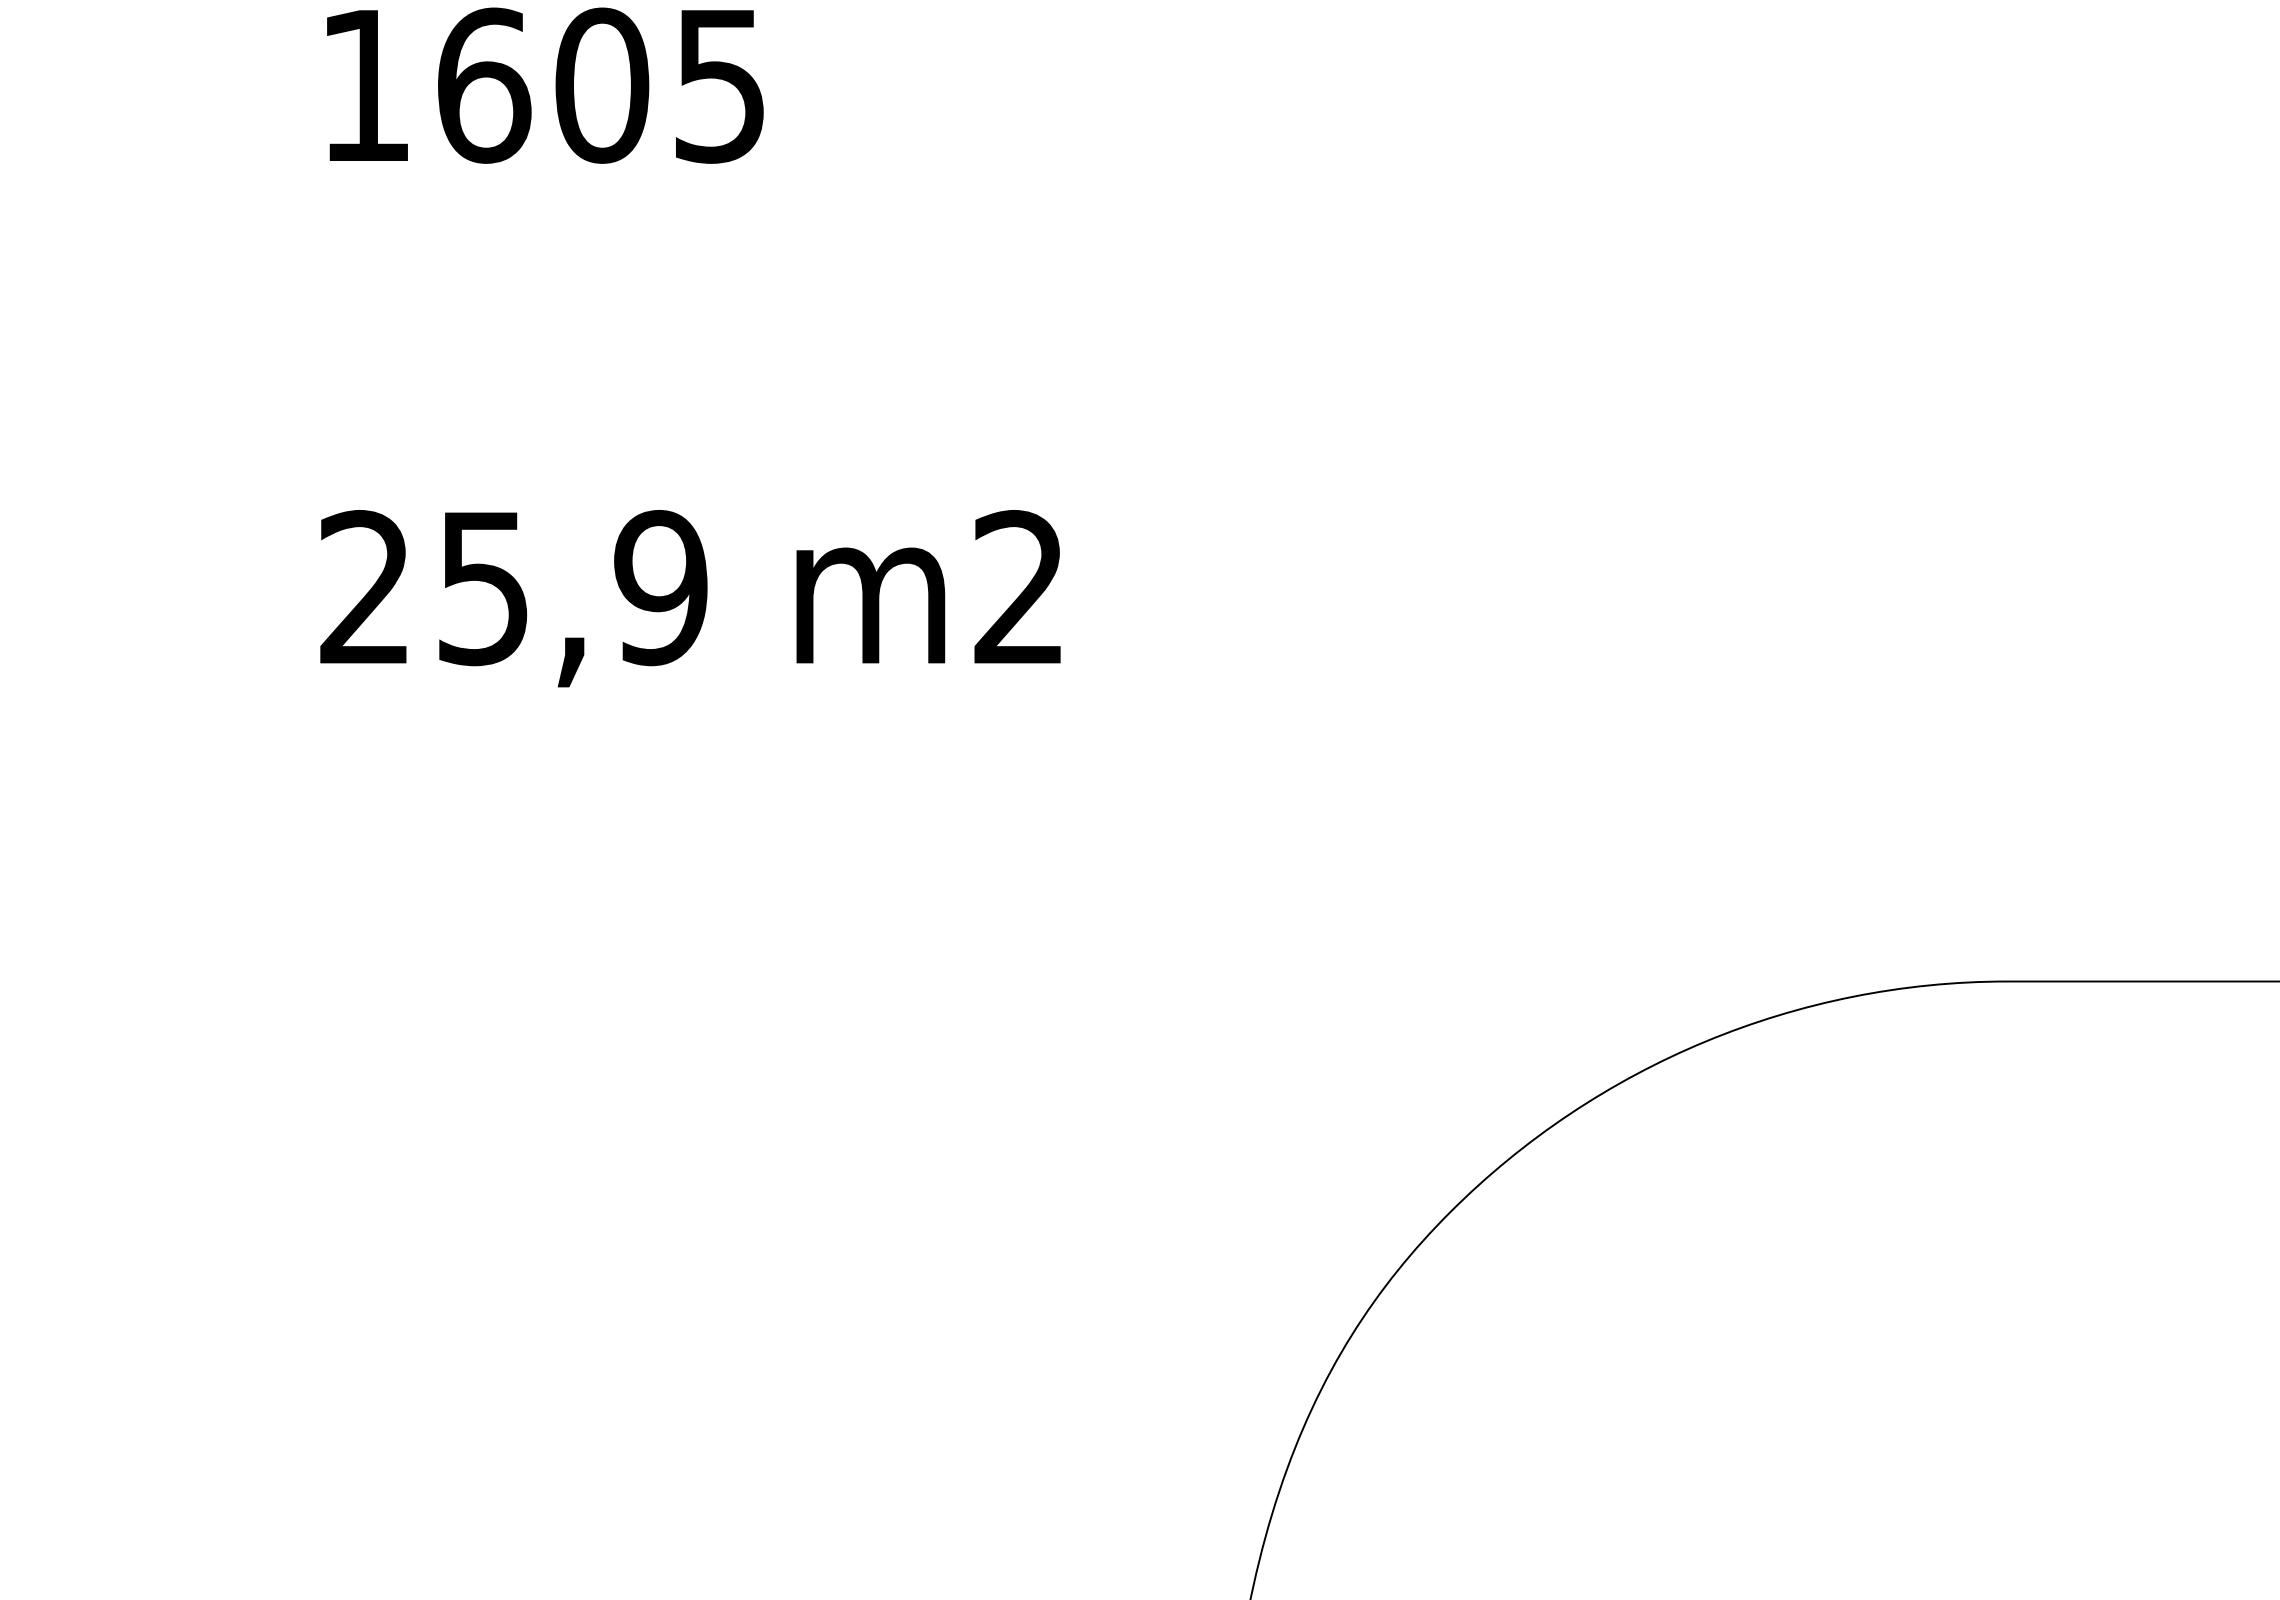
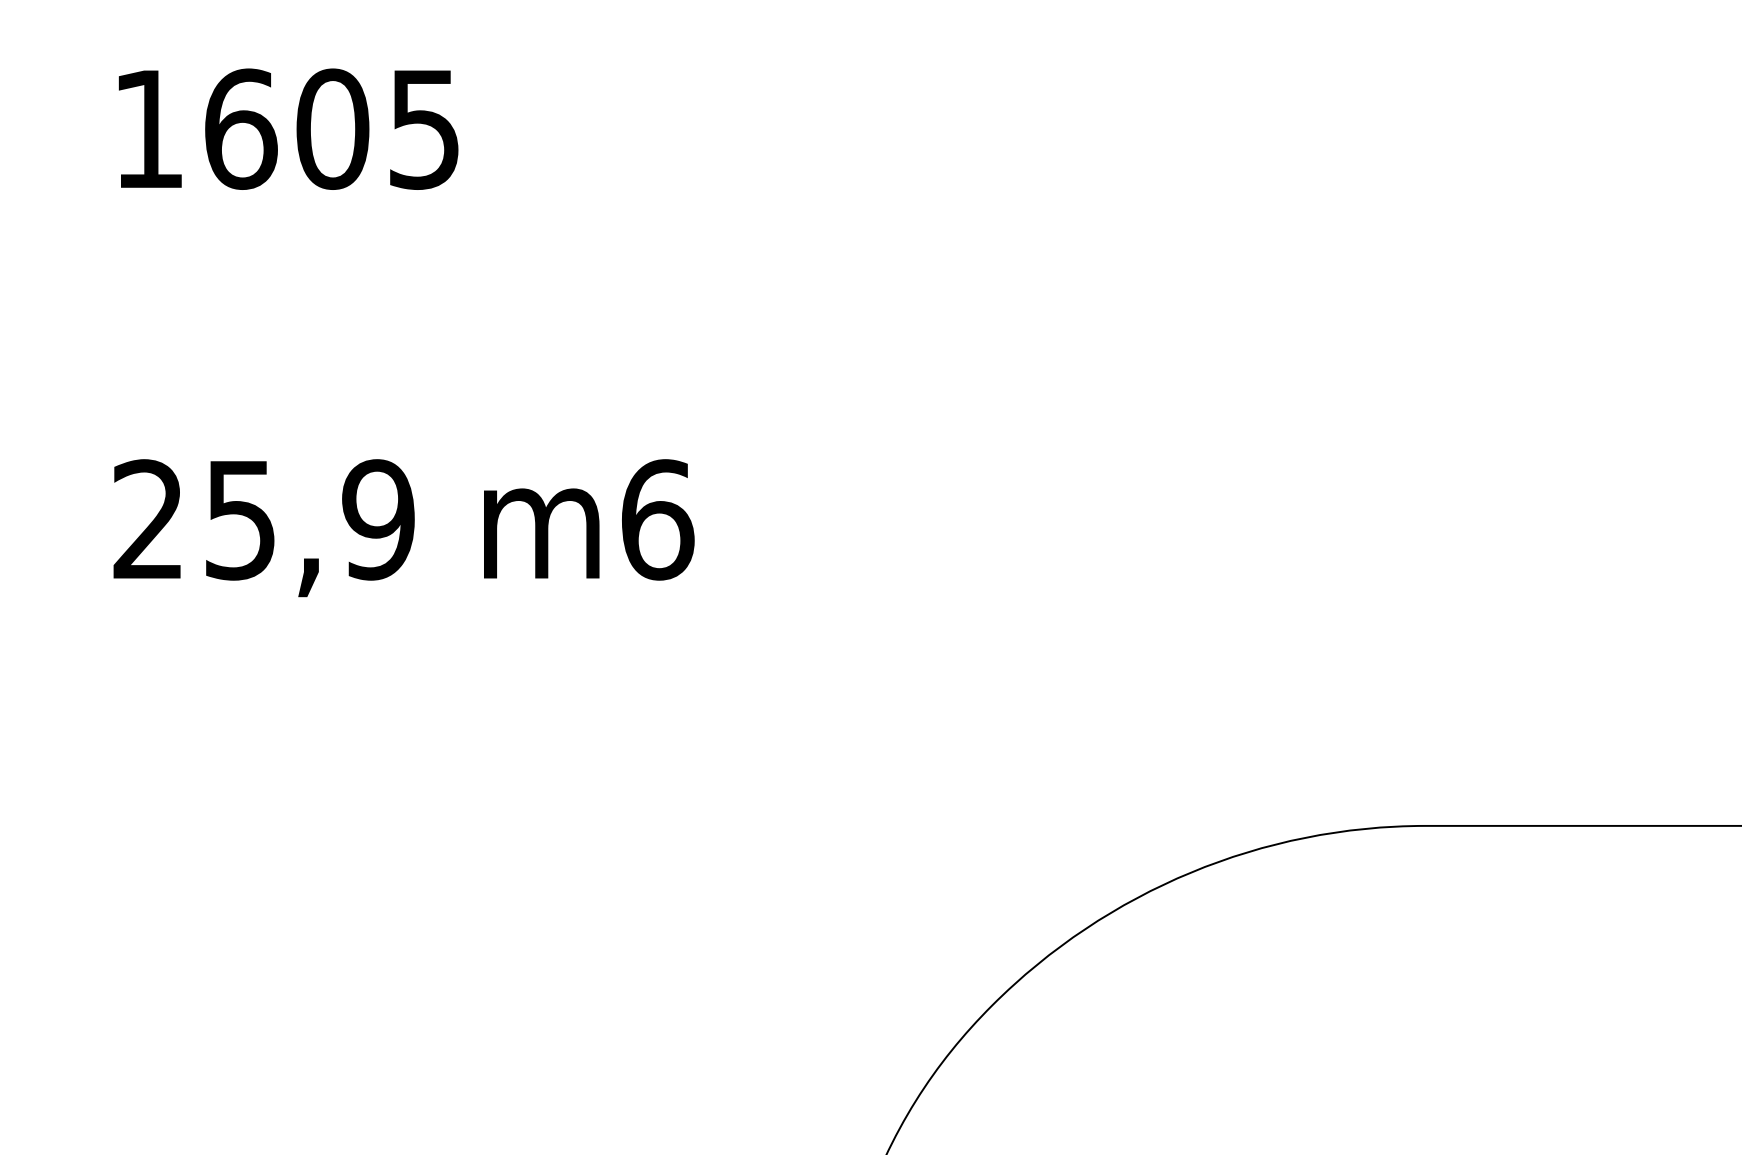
text: (1020, 588) -> (658, 520), m2 -> m6

